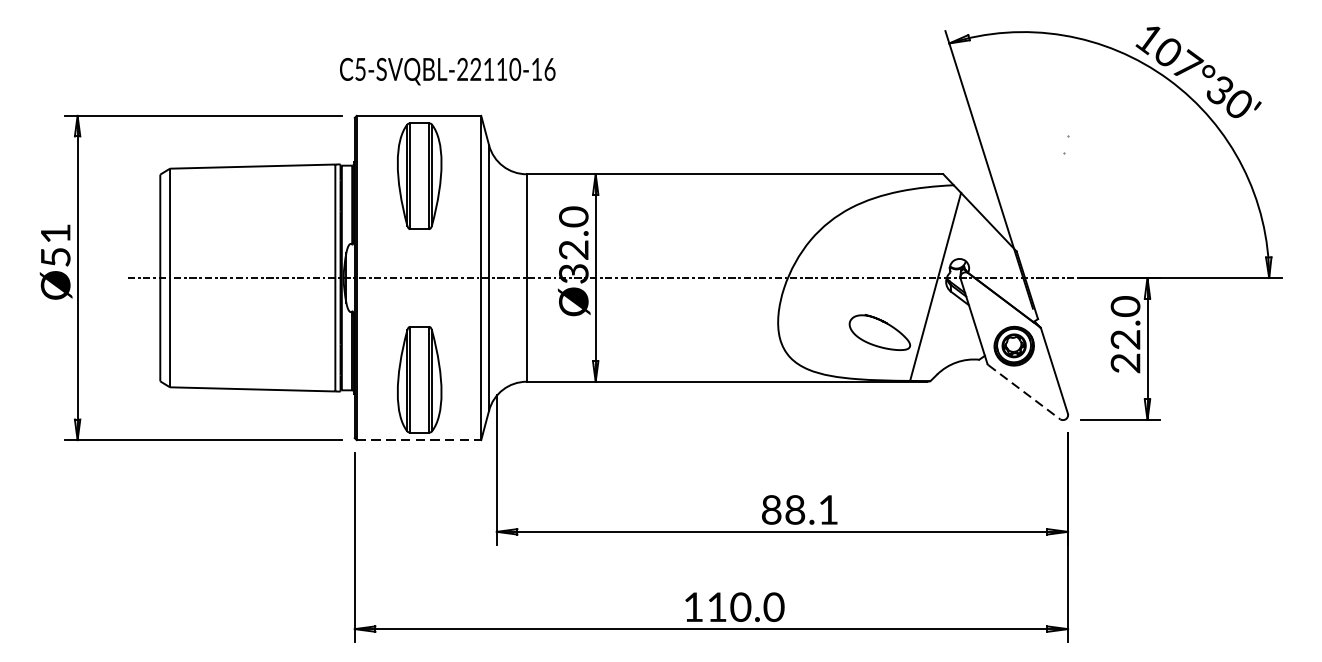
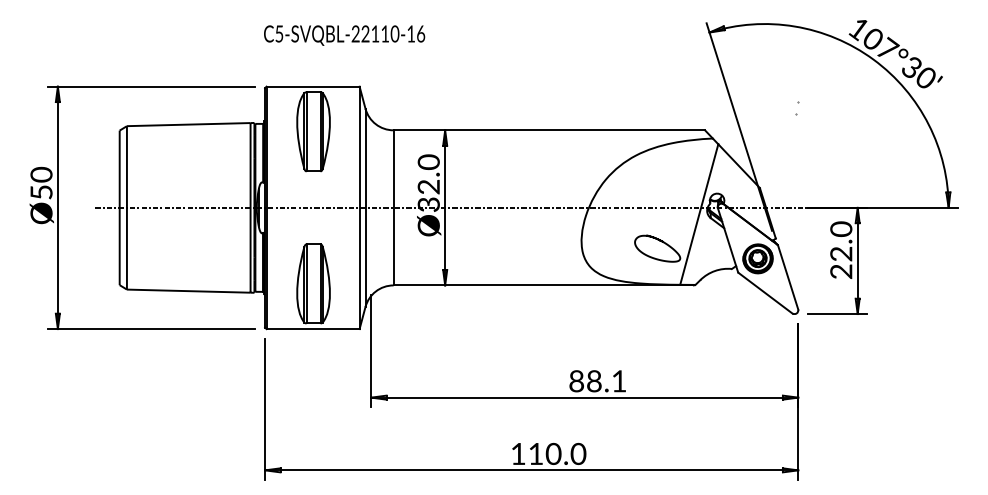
text: (447, 71) -> (344, 35), moved
text: (55, 233) -> (41, 174), Ø51 -> Ø50
line: (1024, 392) -> (765, 293), dashed -> solid
line: (419, 440) -> (313, 329), dashed -> solid

